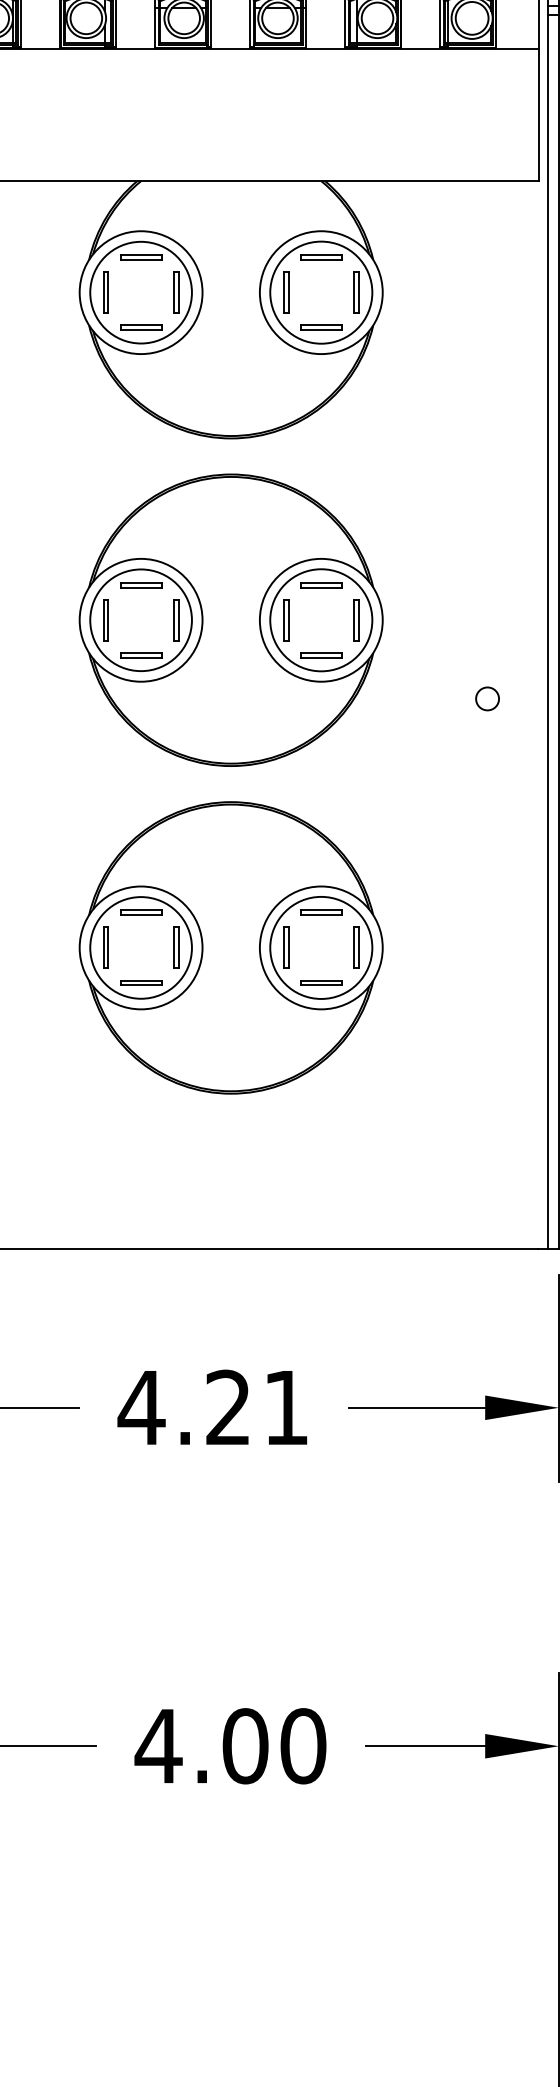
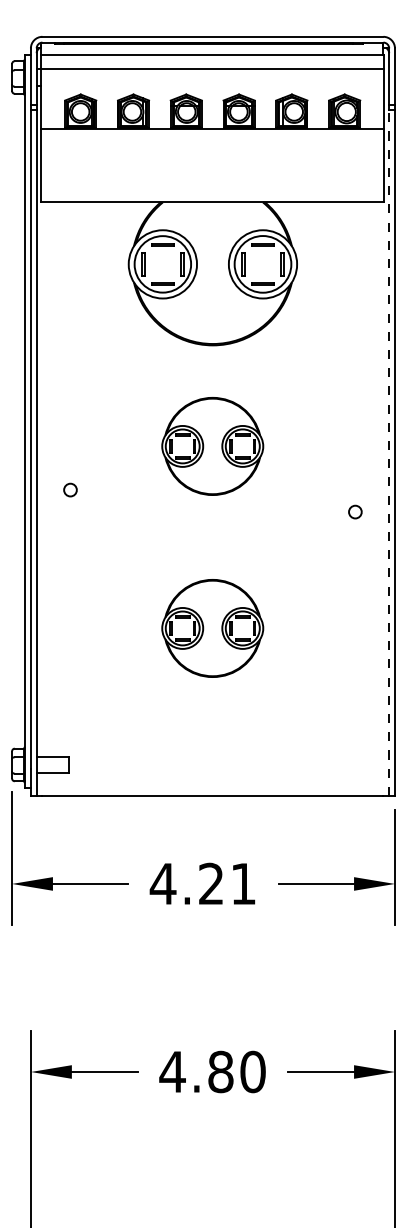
part: (230, 620) -> (212, 446), size x0.6
line: (548, 631) -> (389, 452), solid -> dashed
circle: (487, 697) -> (355, 511), moved
part: (230, 948) -> (212, 628), size x0.6
text: (244, 1745) -> (220, 1071), 4.00 -> 4.80

